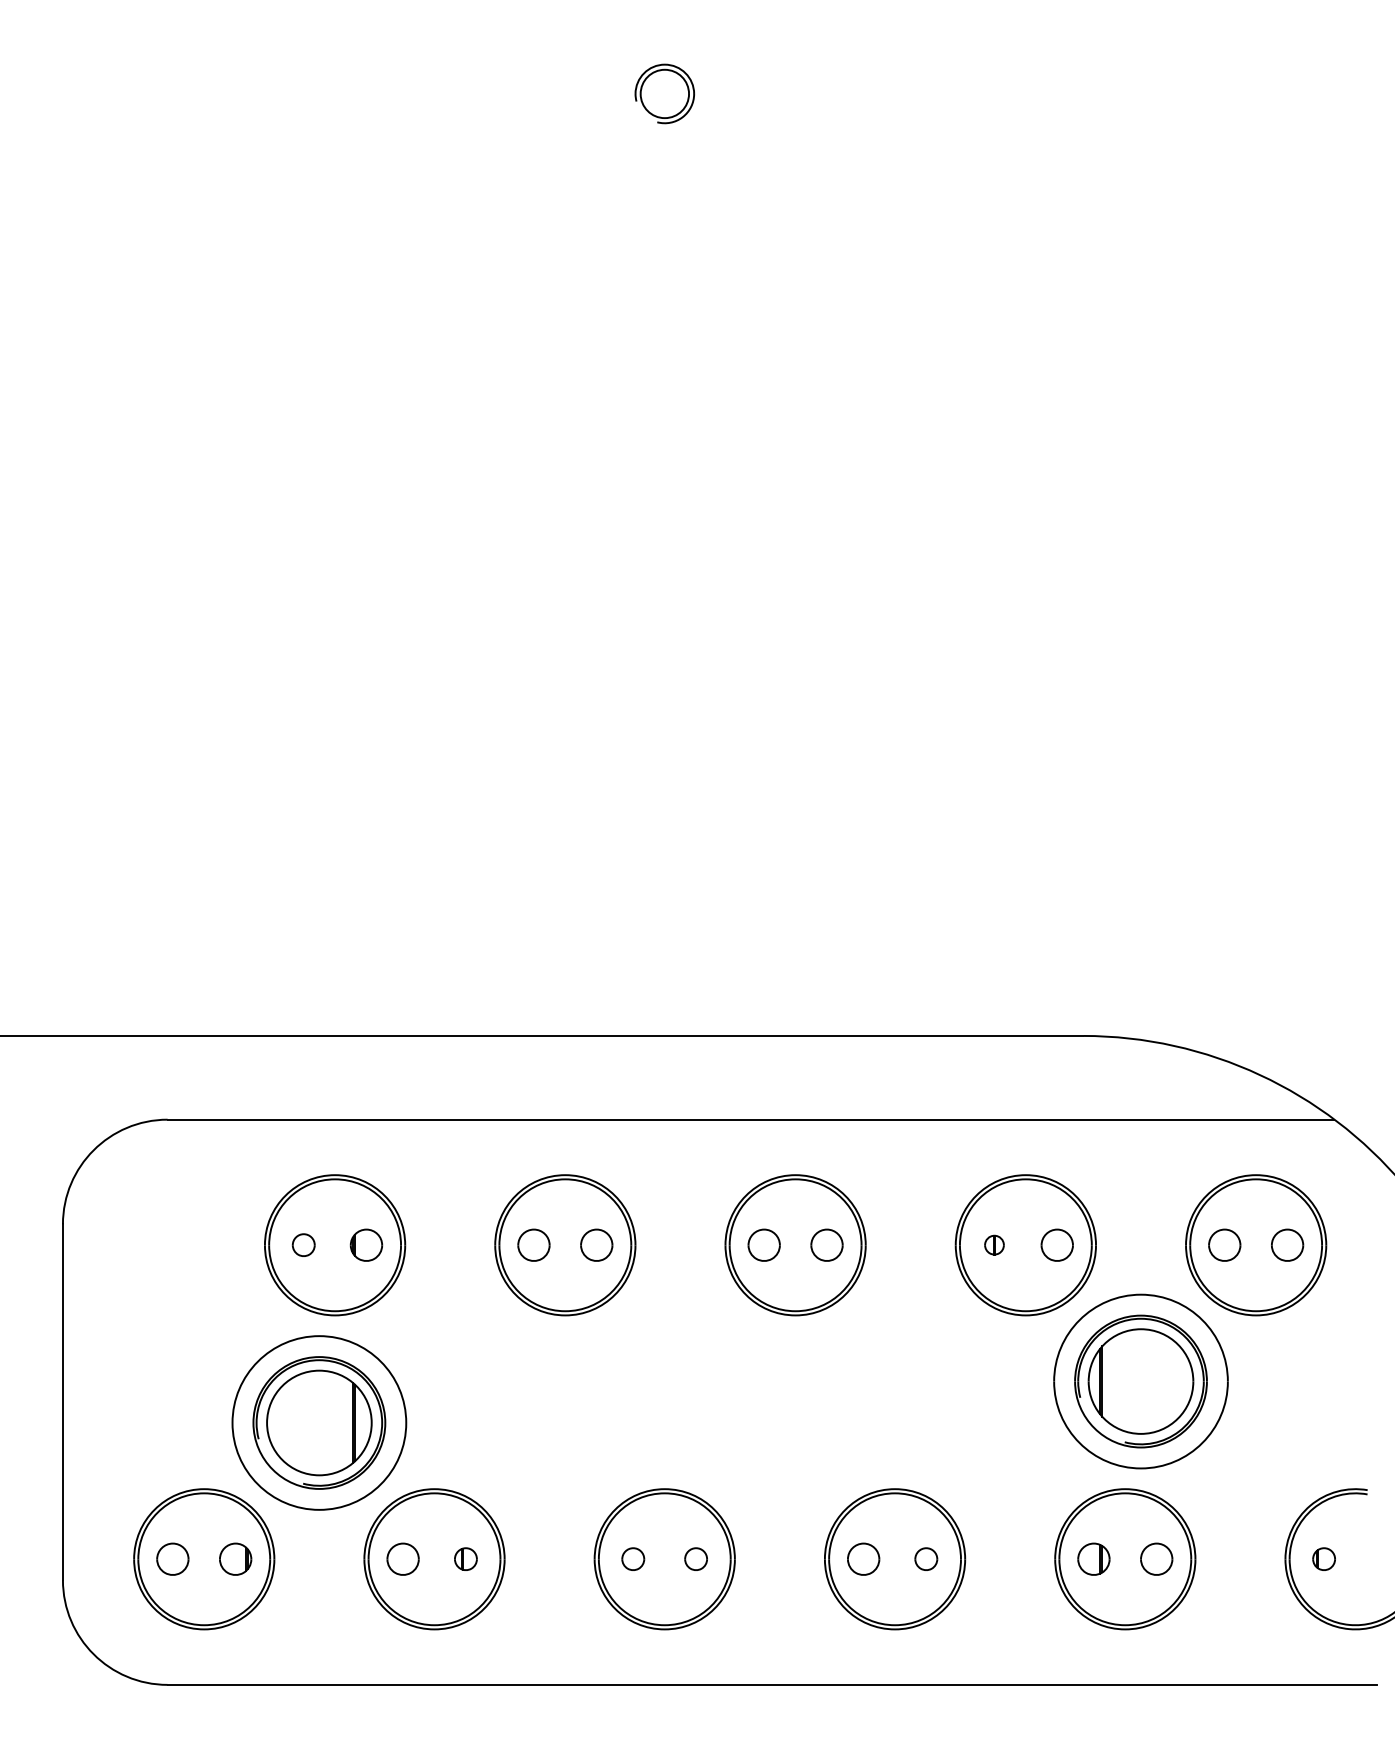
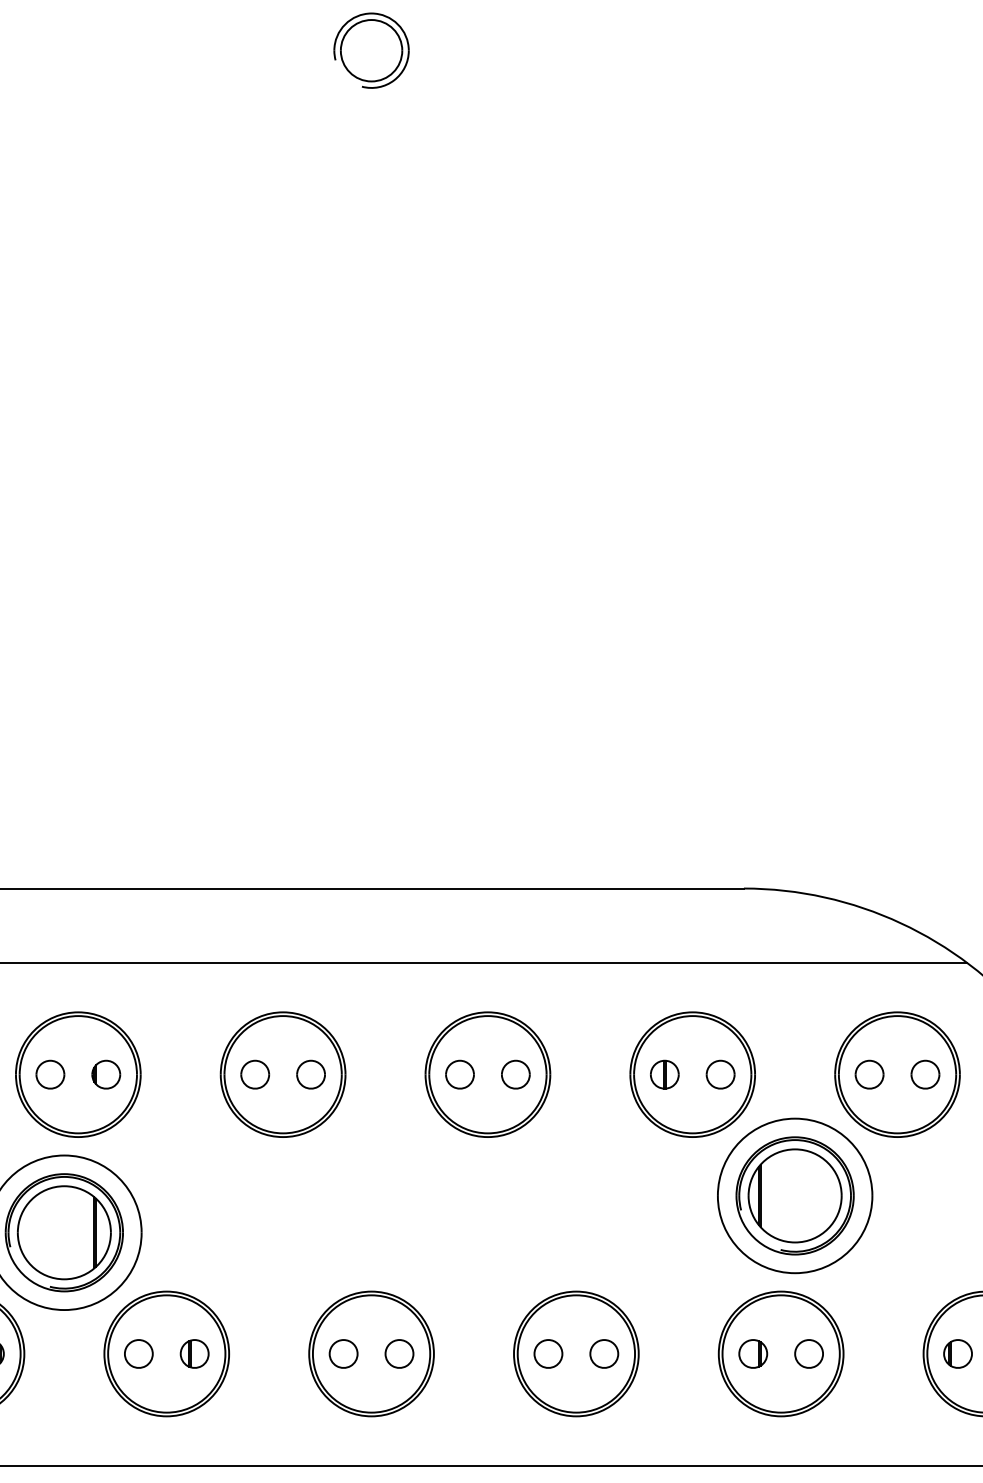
part: (664, 93) -> (371, 50), size x1.43
part: (303, 1244) -> (50, 1074), size x1.43
part: (994, 1244) -> (664, 1074), size x1.67
part: (465, 1558) -> (194, 1353), size x1.43
part: (632, 1558) -> (342, 1353), size x1.43
part: (695, 1558) -> (398, 1353), size x1.43
part: (925, 1558) -> (603, 1353), size x1.43
part: (1323, 1558) -> (957, 1353), size x1.43

